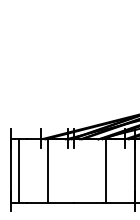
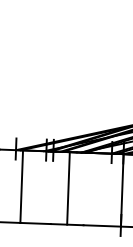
line: (106, 170) -> (68, 187), moved

